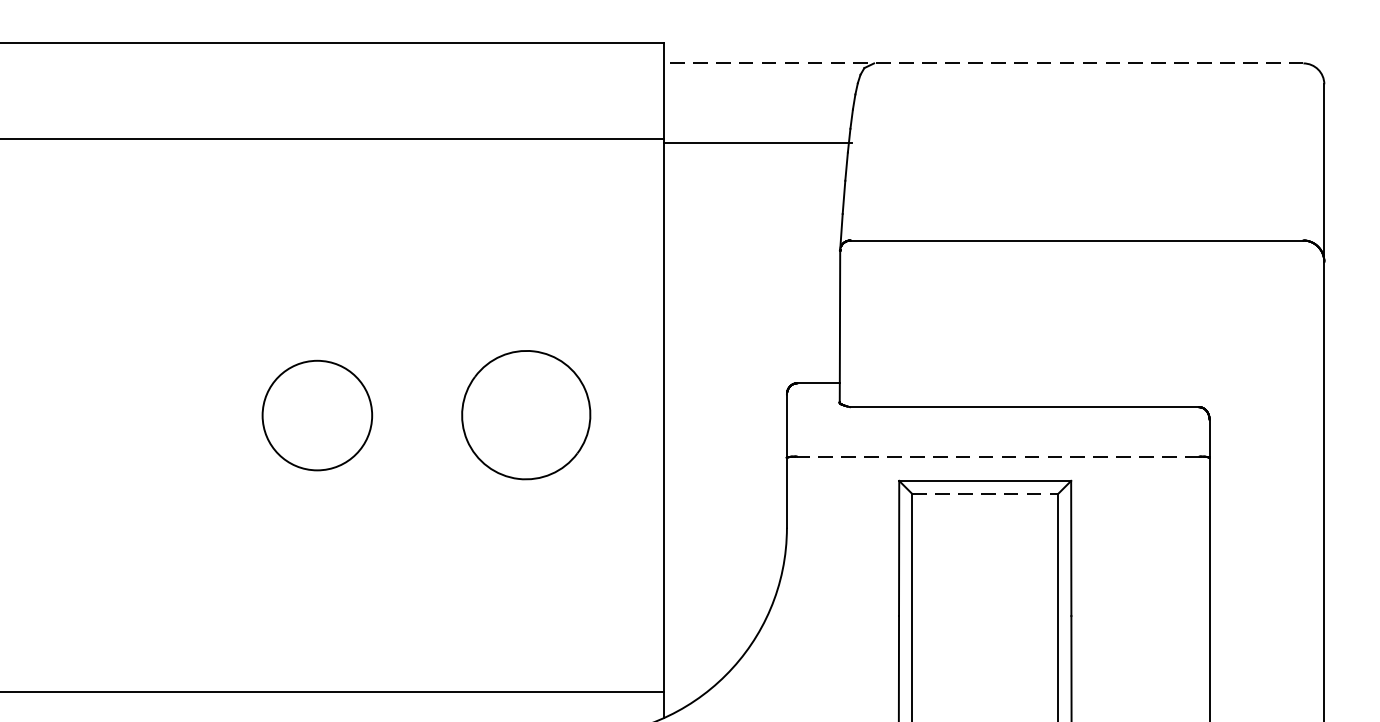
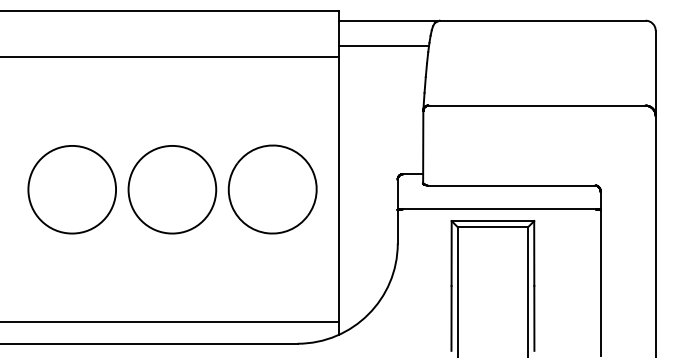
line: (984, 62) -> (492, 20), dashed -> solid
line: (757, 142) -> (383, 45), moved
circle: (107, 415) -> (71, 189), added
circle: (317, 415) -> (172, 189), size x1.67
part: (525, 415) -> (272, 189), size x1.43
line: (998, 456) -> (499, 209), dashed -> solid
line: (986, 494) -> (493, 227), dashed -> solid

